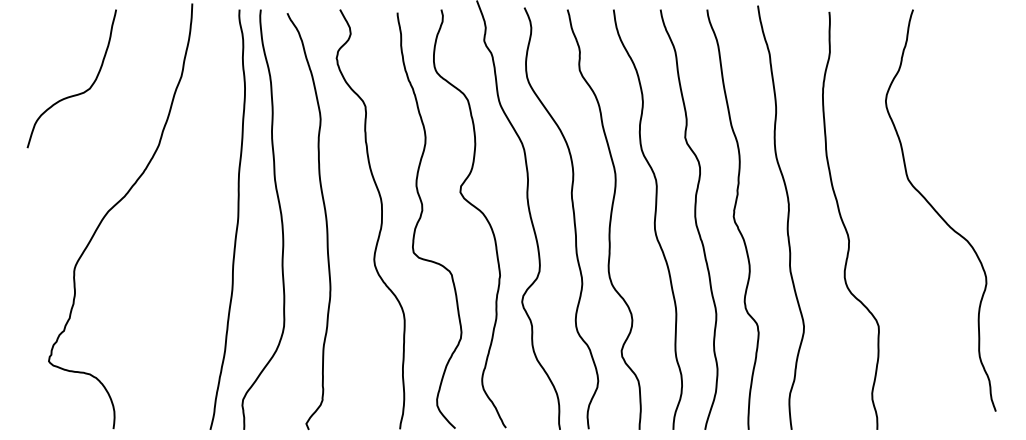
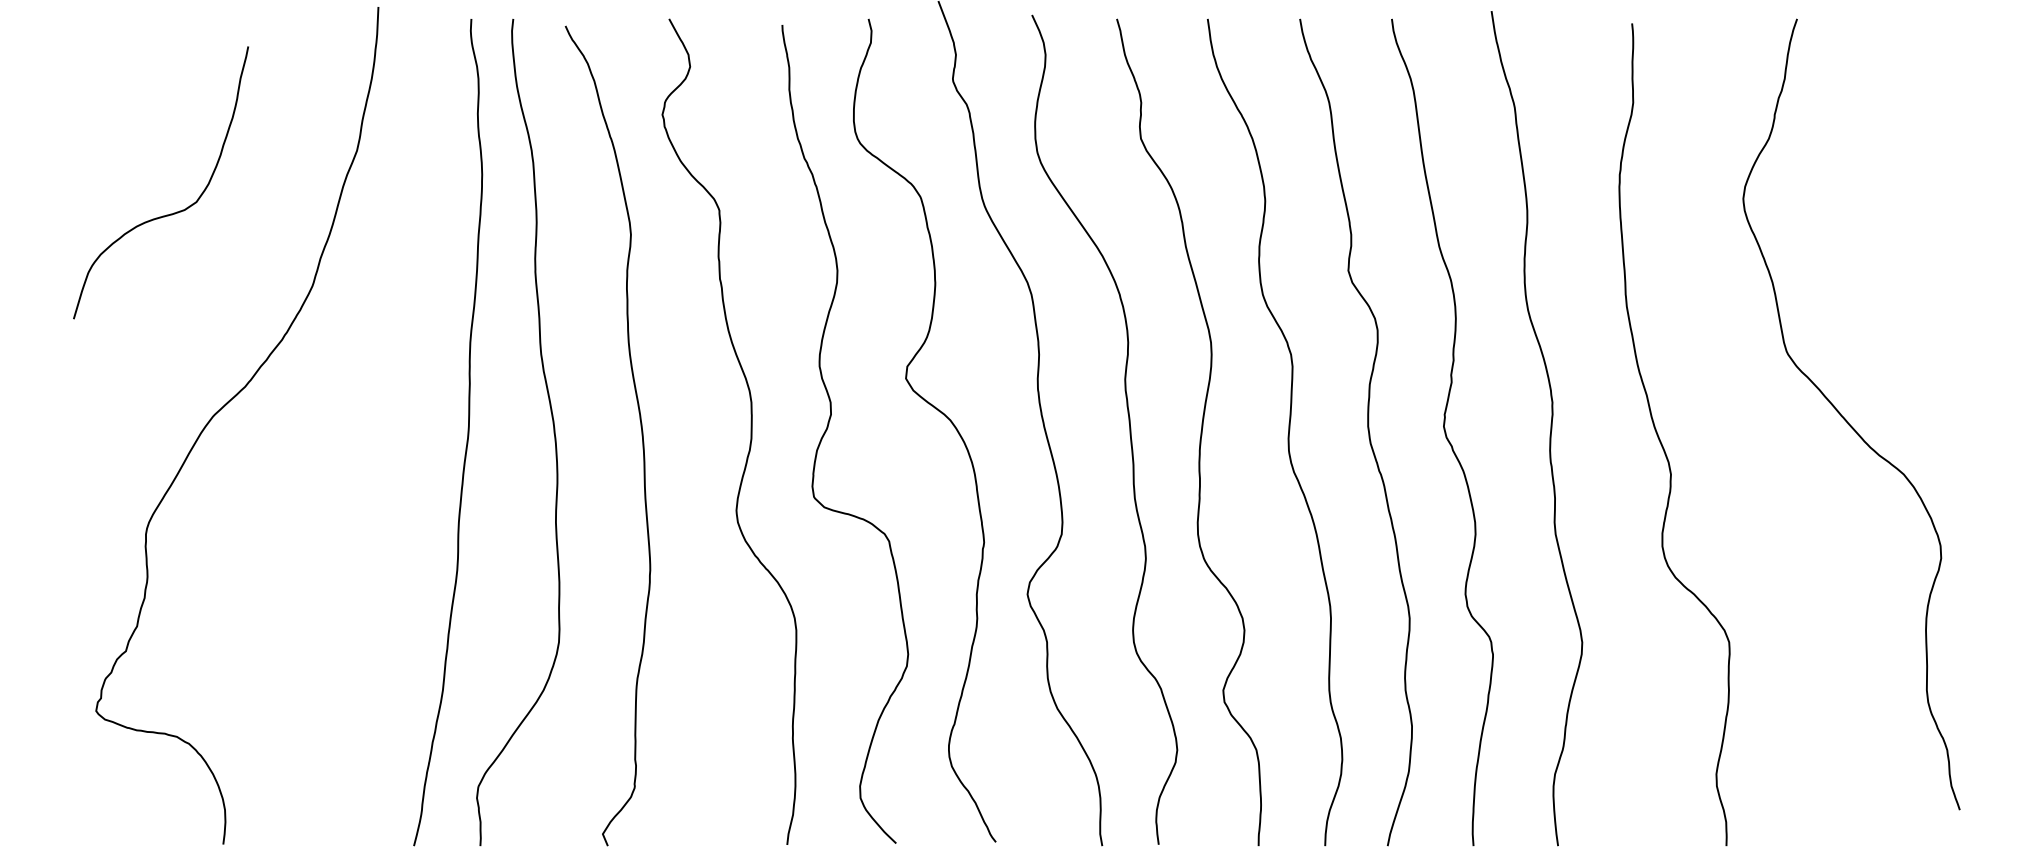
curve: (77, 93) -> (172, 211), moved

